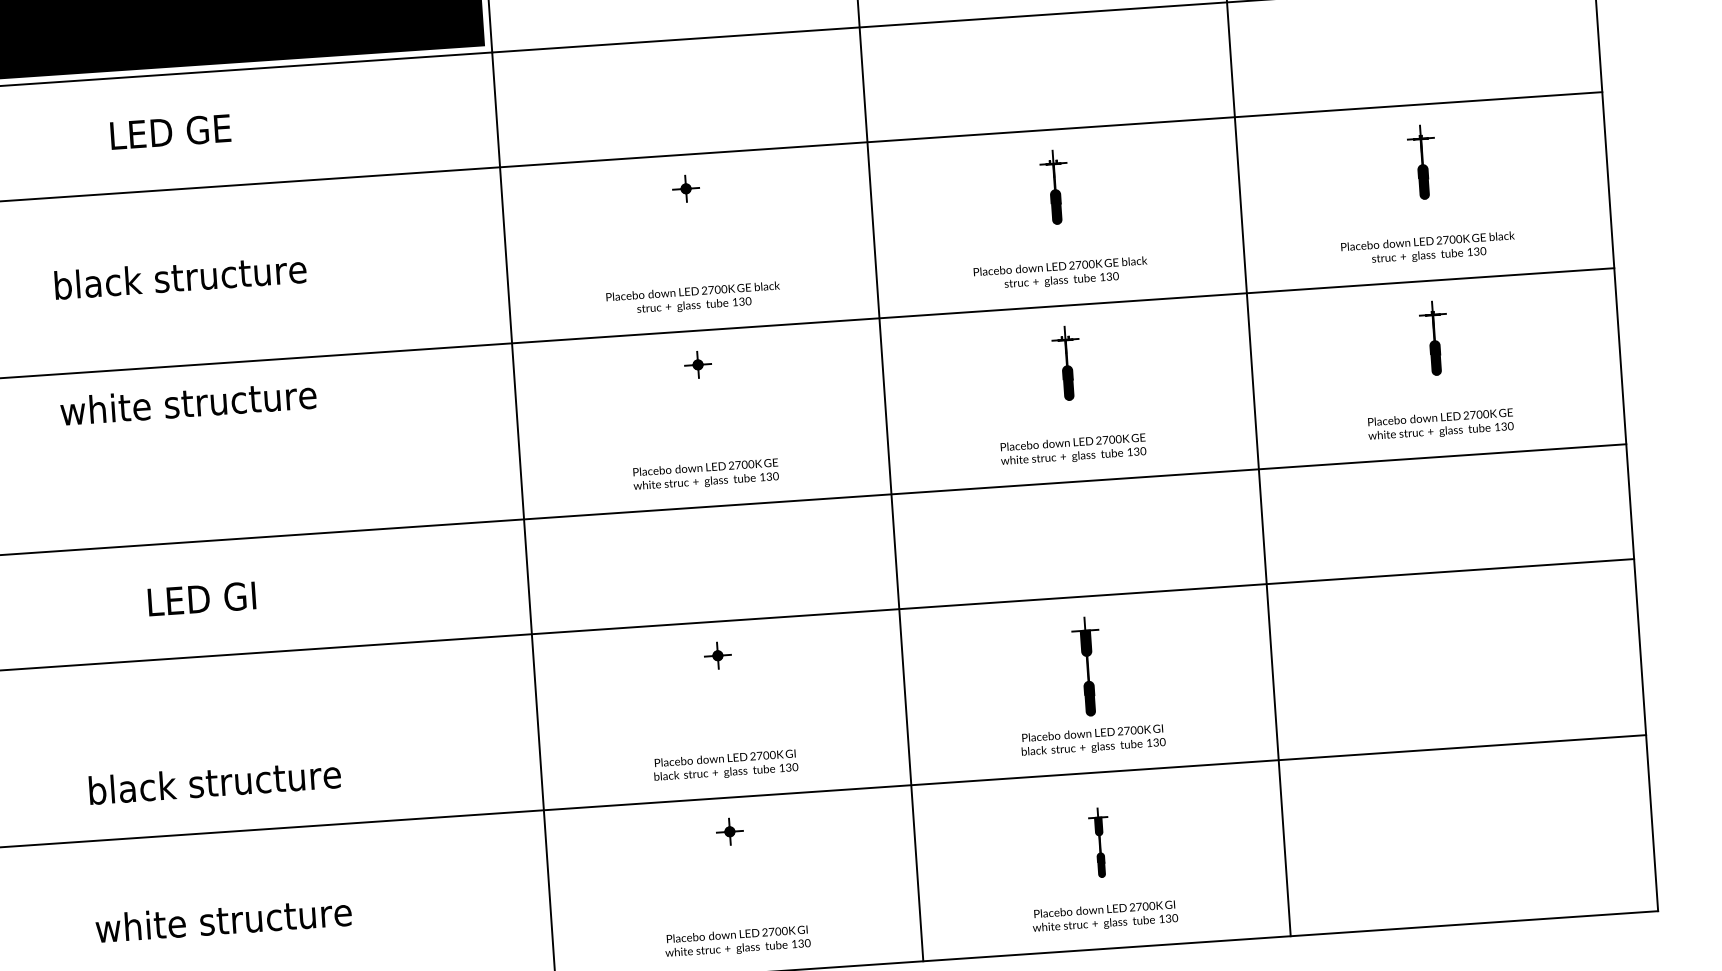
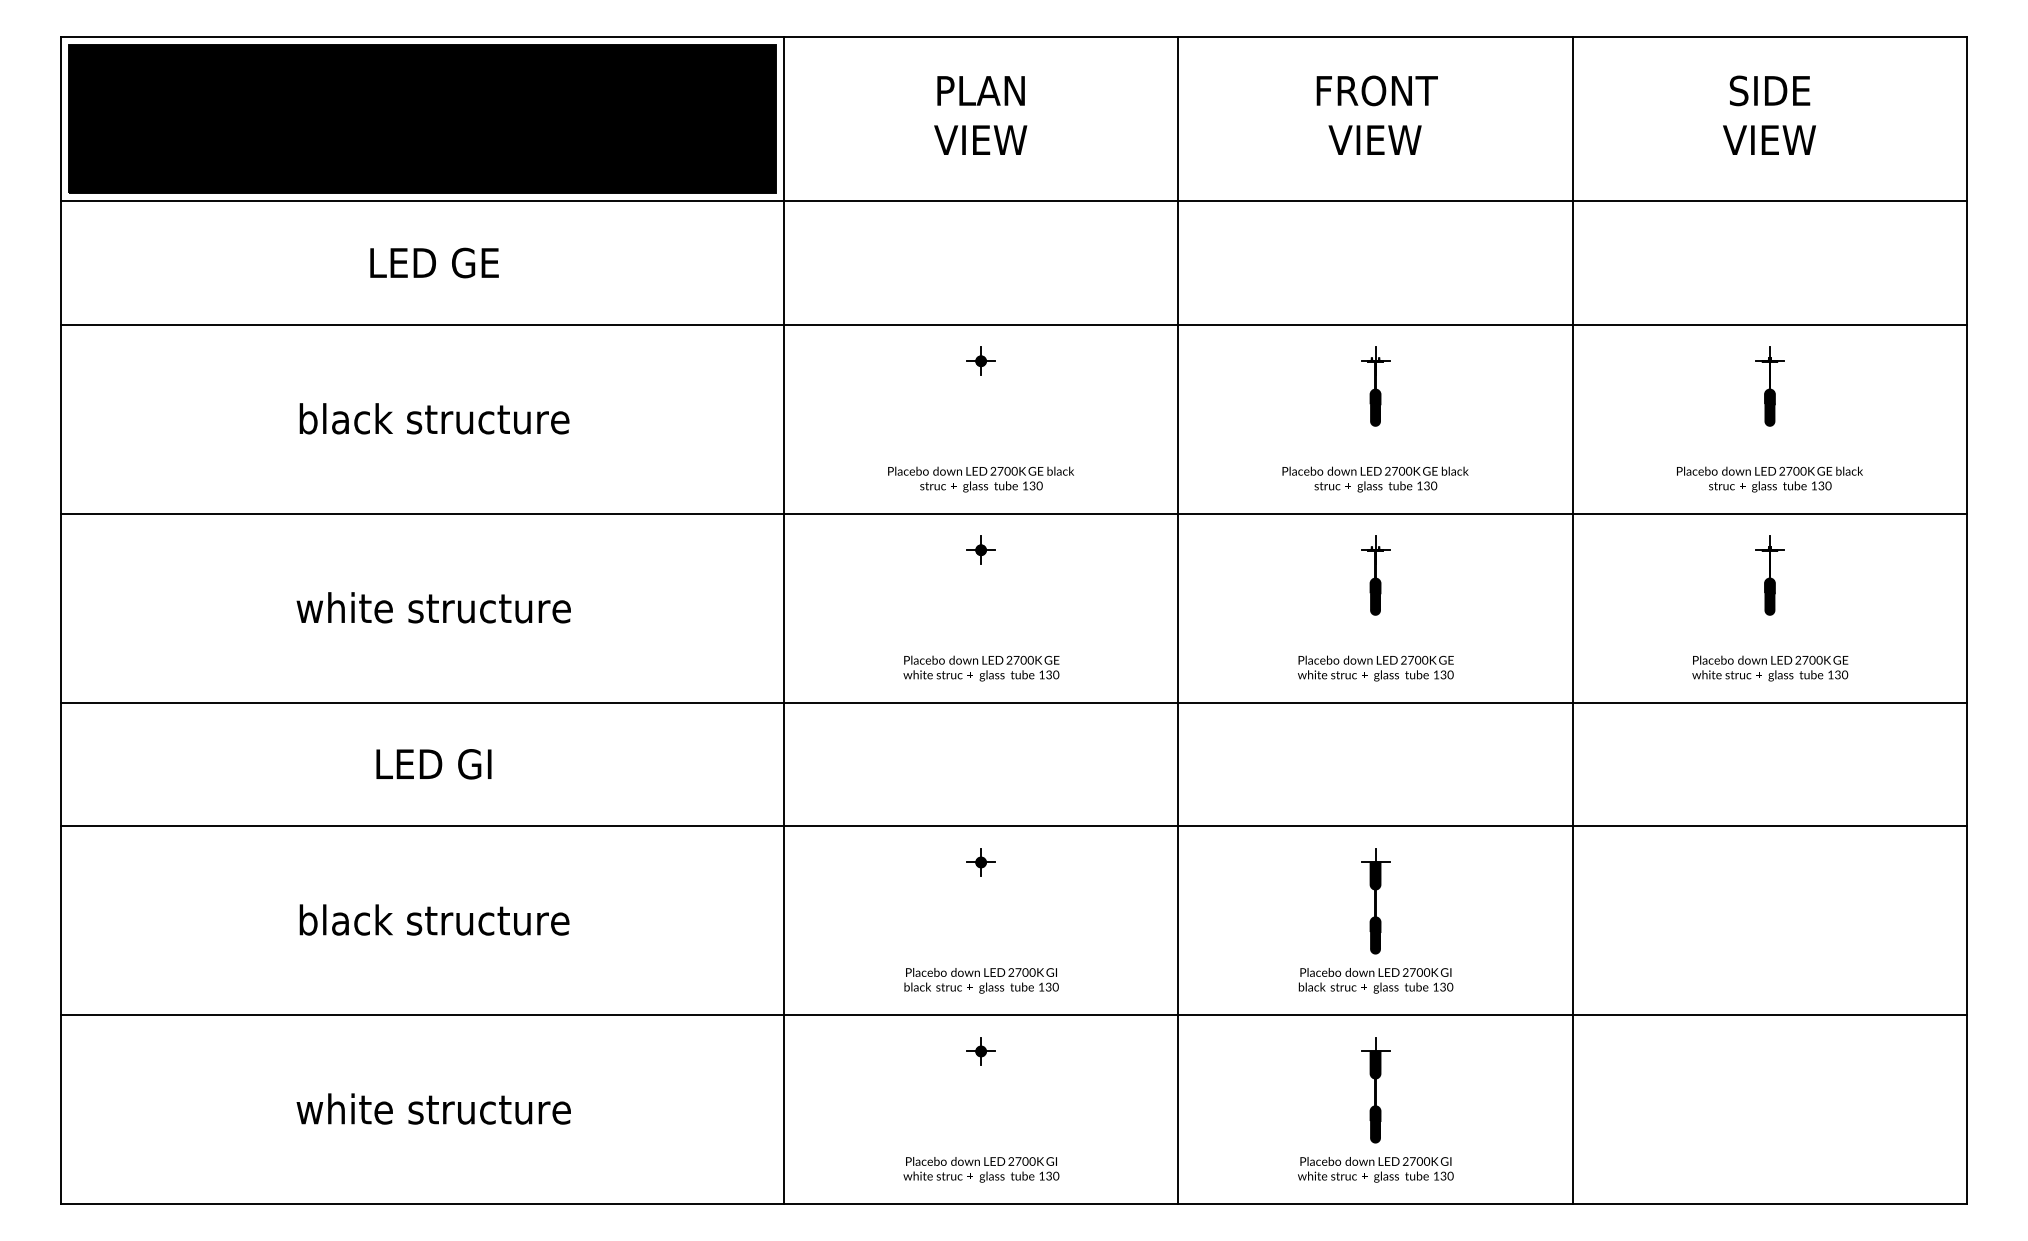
text: (188, 402) -> (433, 607), moved
text: (214, 781) -> (434, 919), moved
part: (1099, 843) -> (1375, 1090), size x1.43

